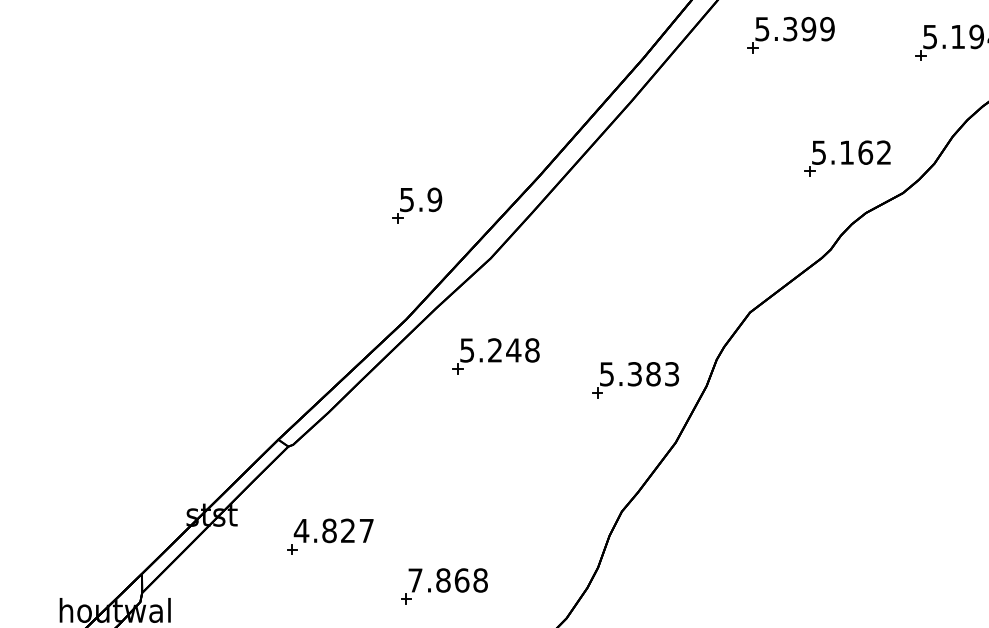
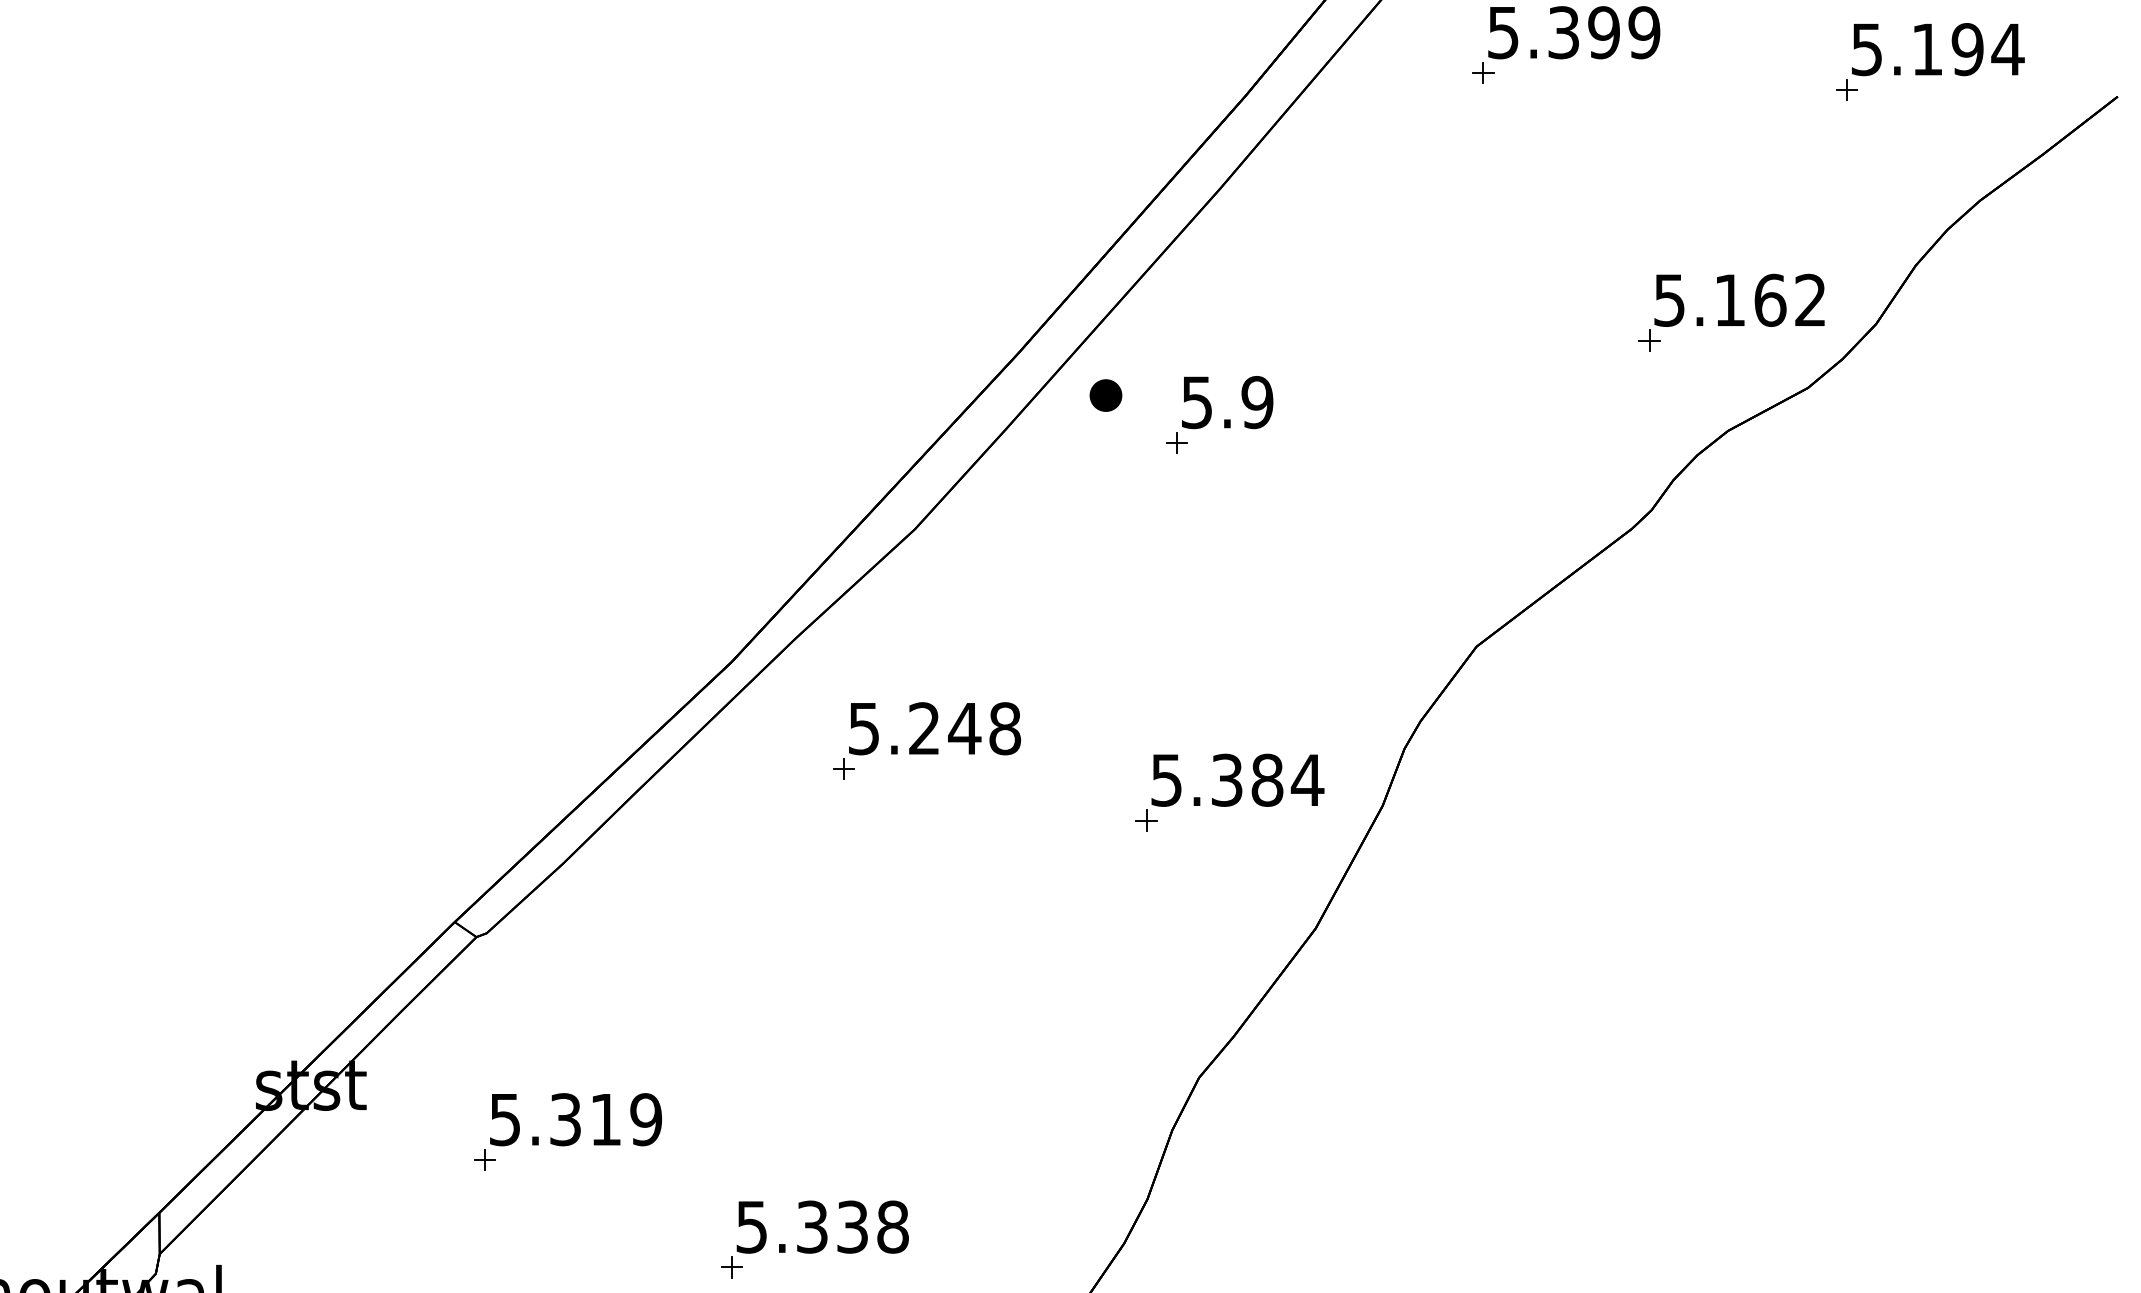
part: (847, 158) -> (1731, 312), moved
part: (578, 196) -> (1105, 395), added
part: (417, 205) -> (1219, 414), moved
text: (671, 374) -> (1306, 780), 5.383 -> 5.384
text: (333, 530) -> (574, 1118), 4.827 -> 5.319
text: (438, 580) -> (801, 1227), 7.868 -> 5.338

